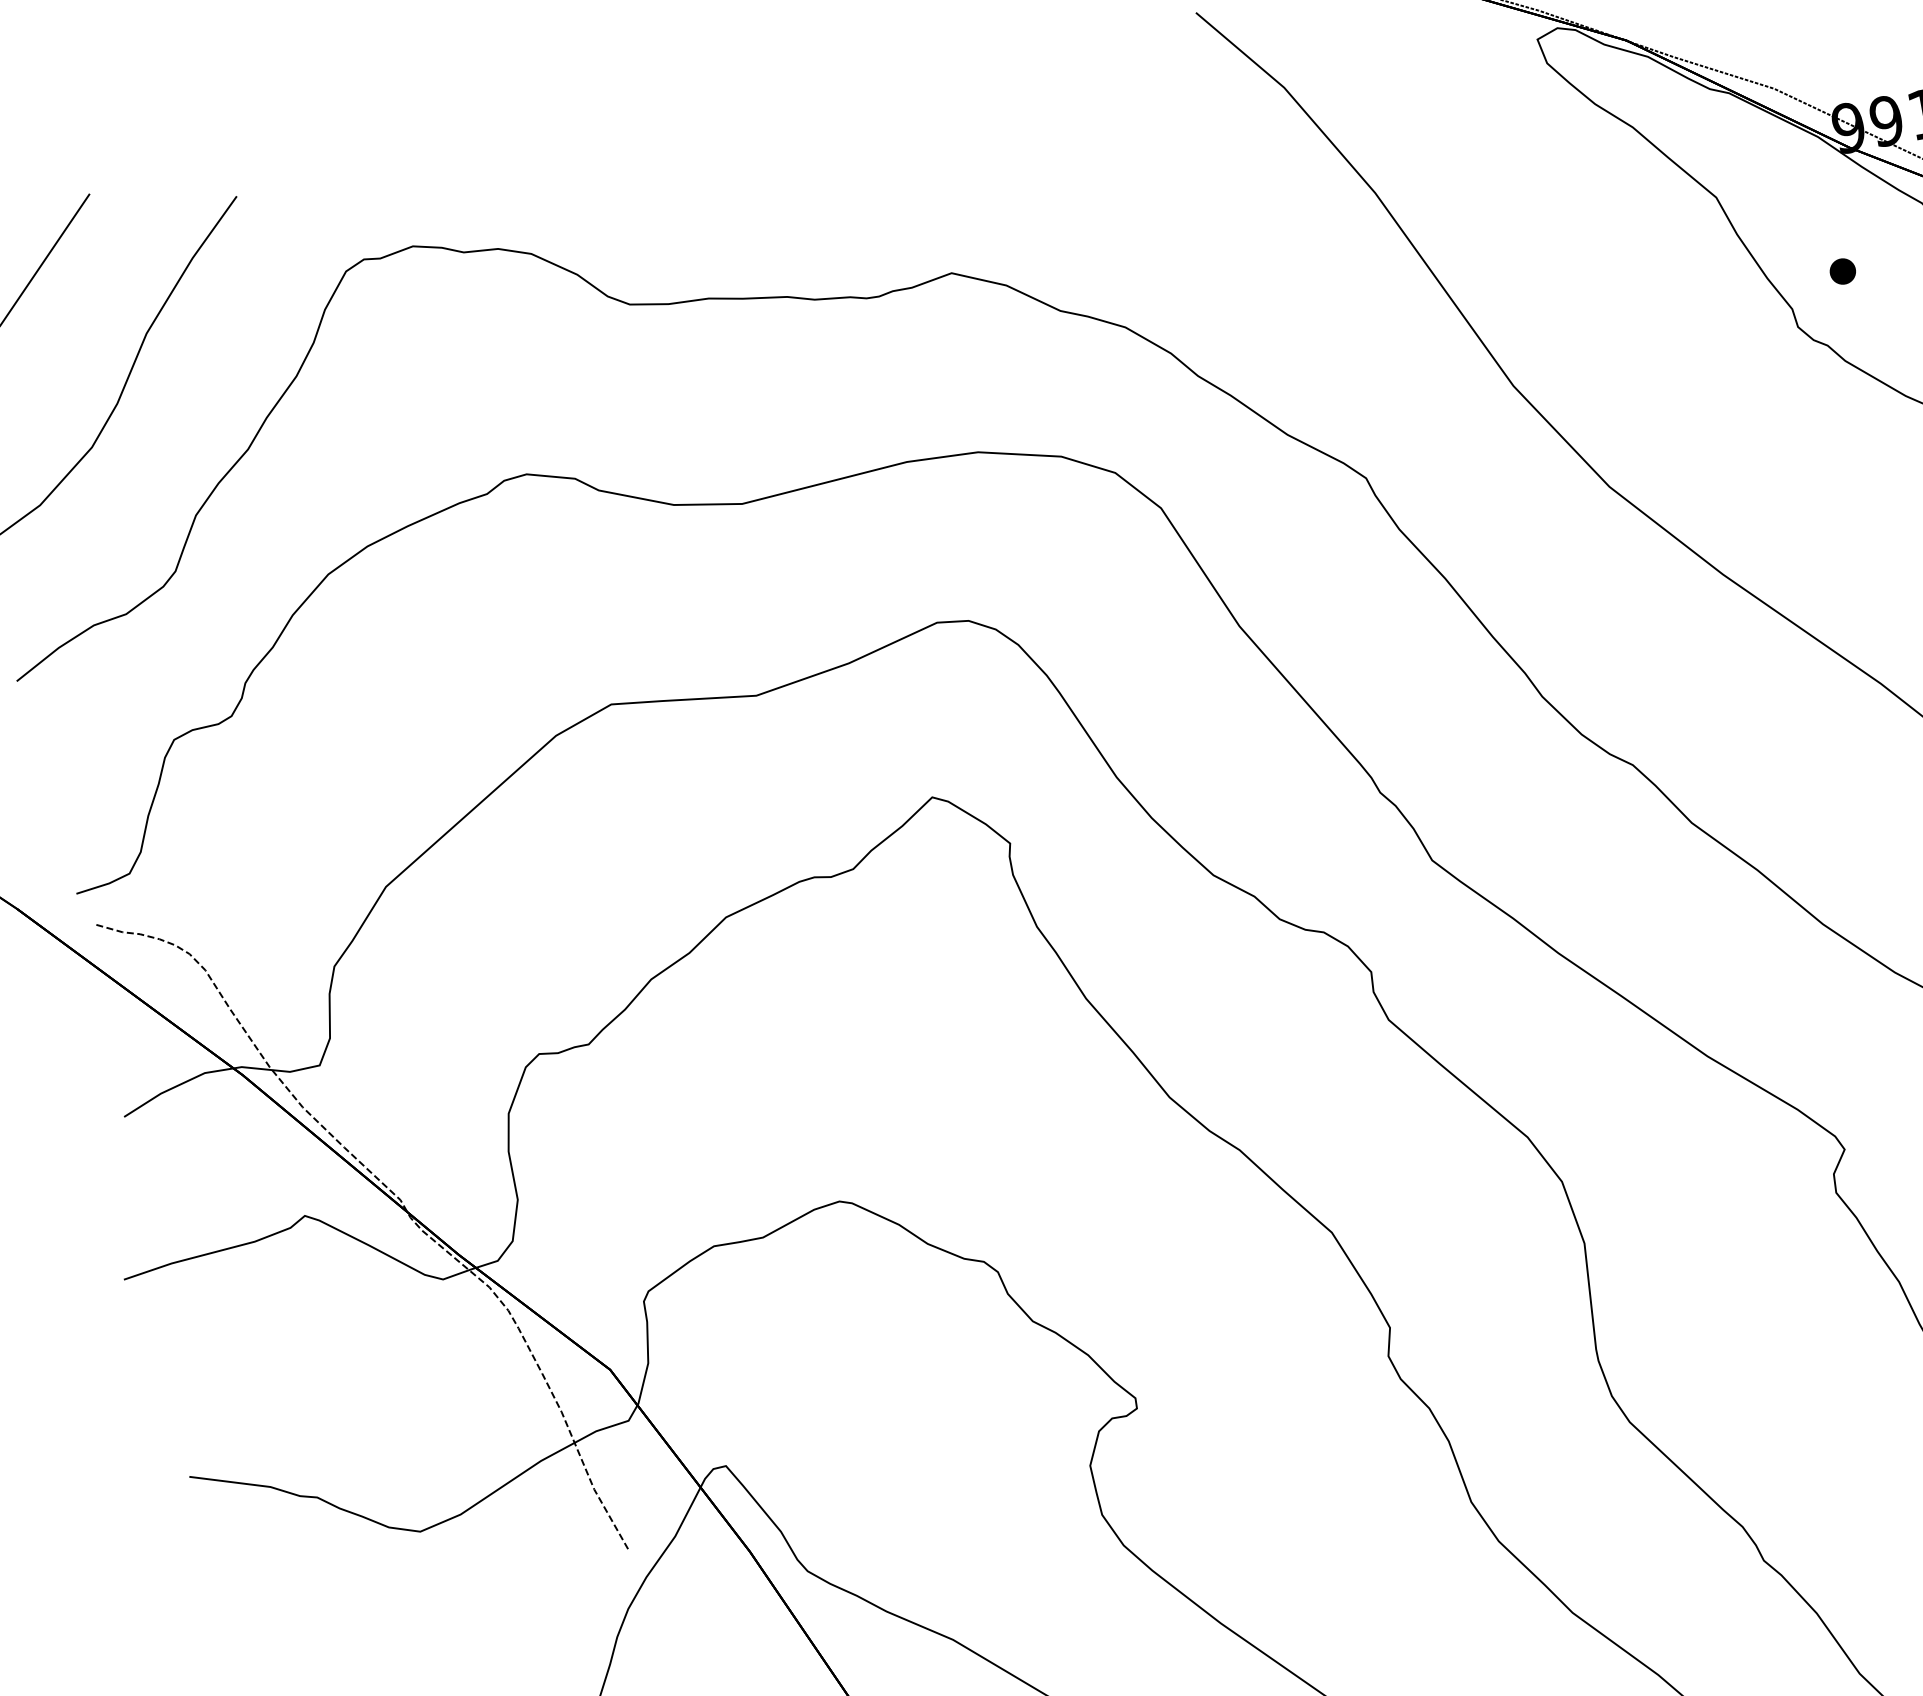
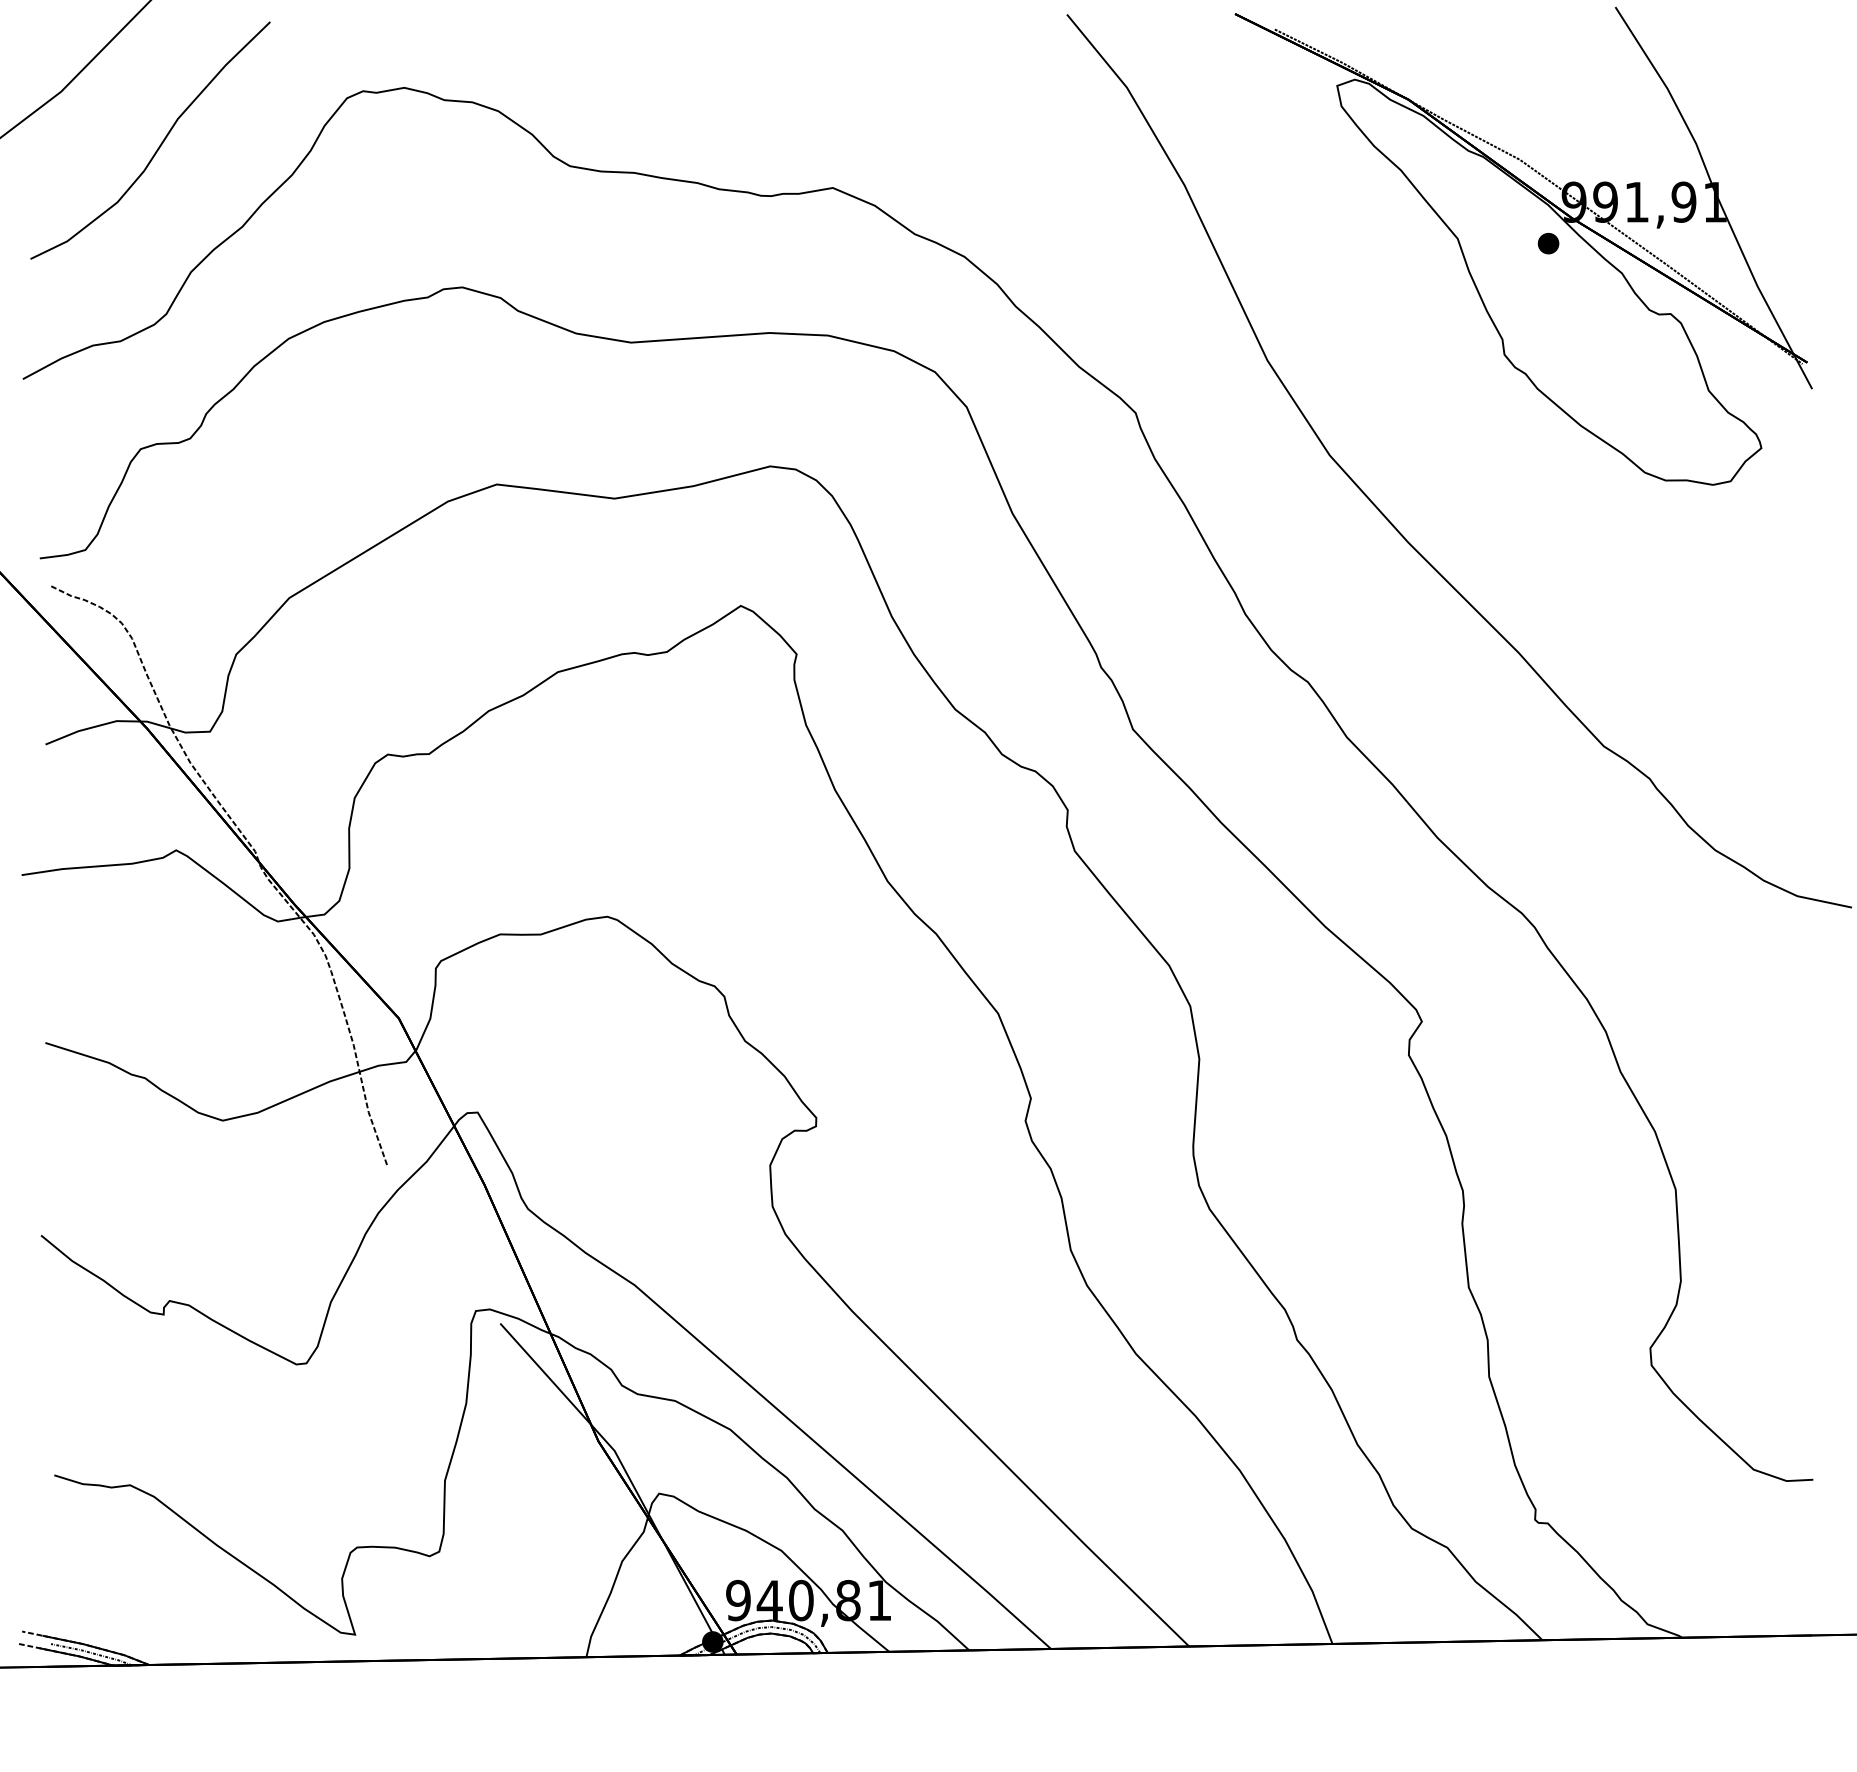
part: (1842, 271) -> (1548, 243), moved

